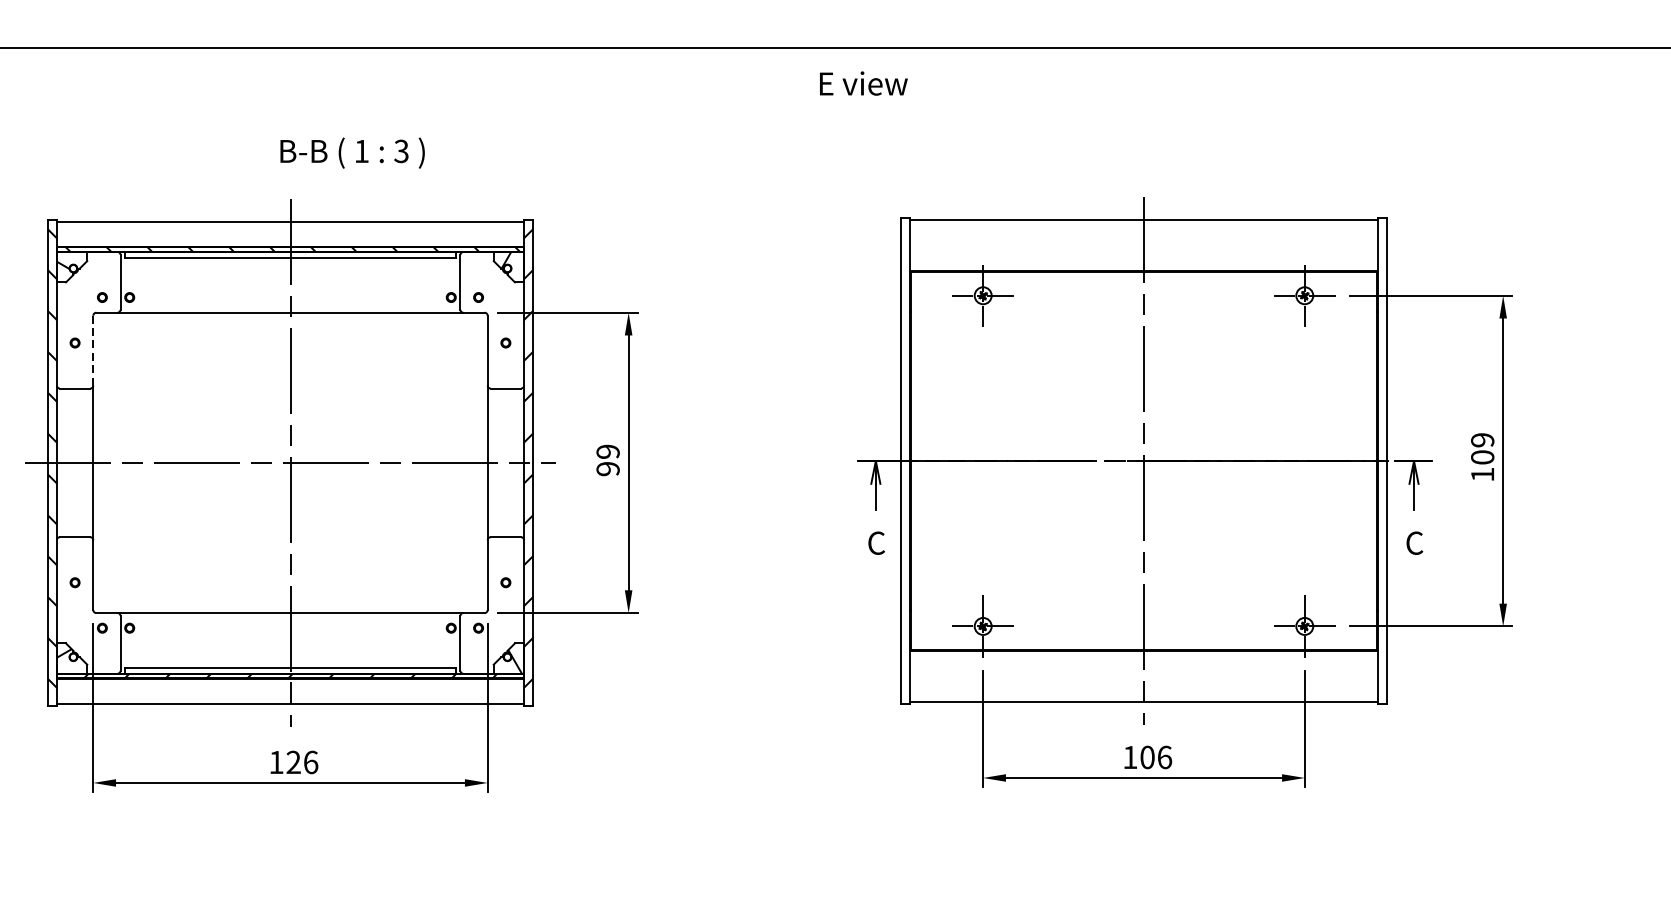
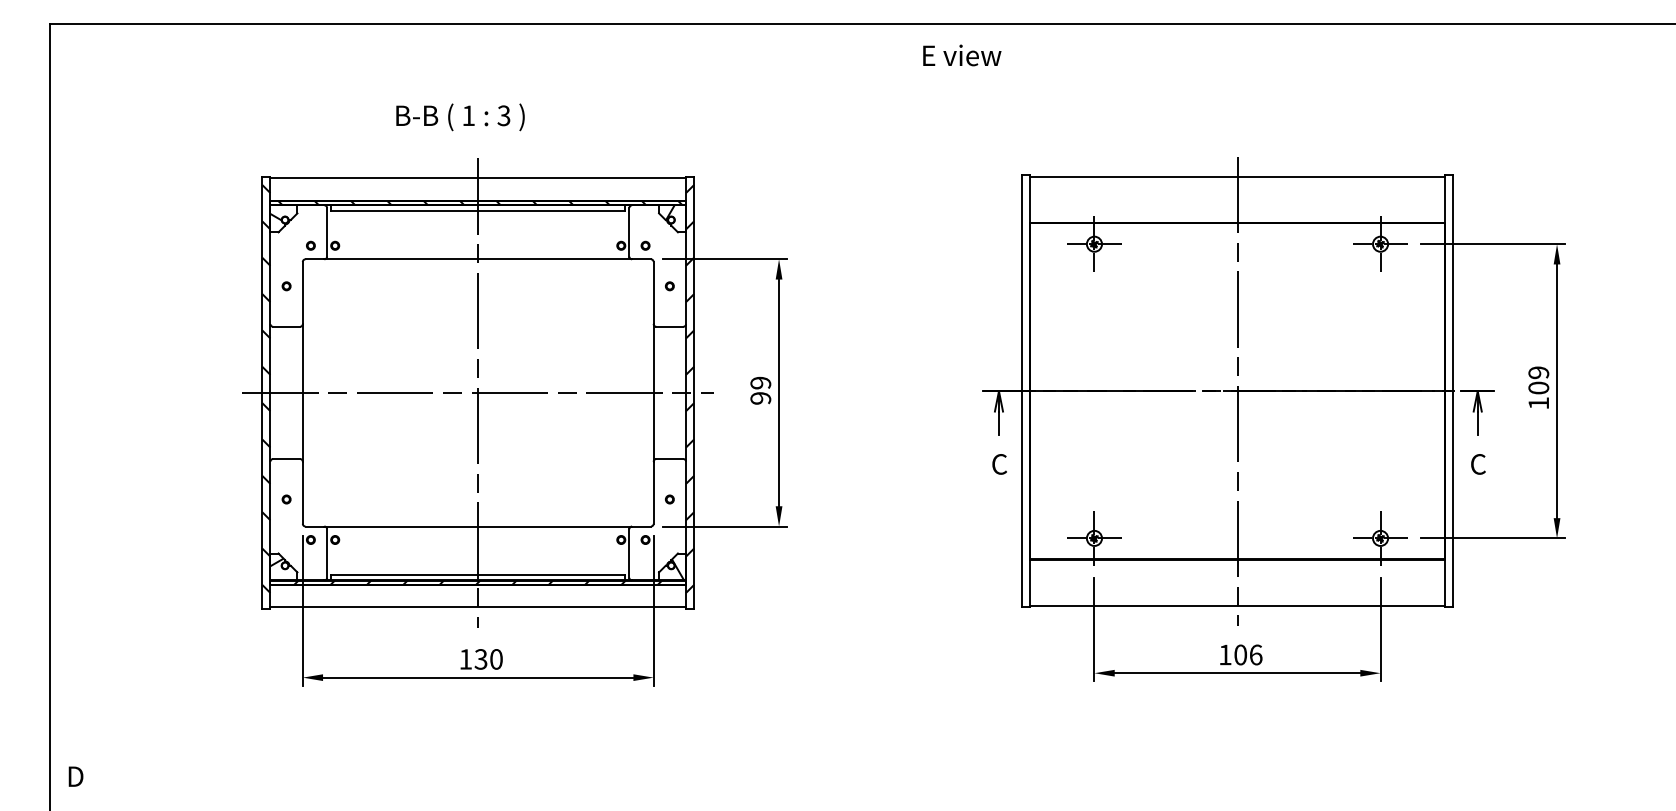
text: (864, 83) -> (962, 55), moved
text: (352, 153) -> (460, 117), moved
line: (92, 351) -> (302, 293), dashed -> solid
text: (302, 762) -> (488, 659), 126 -> 130

